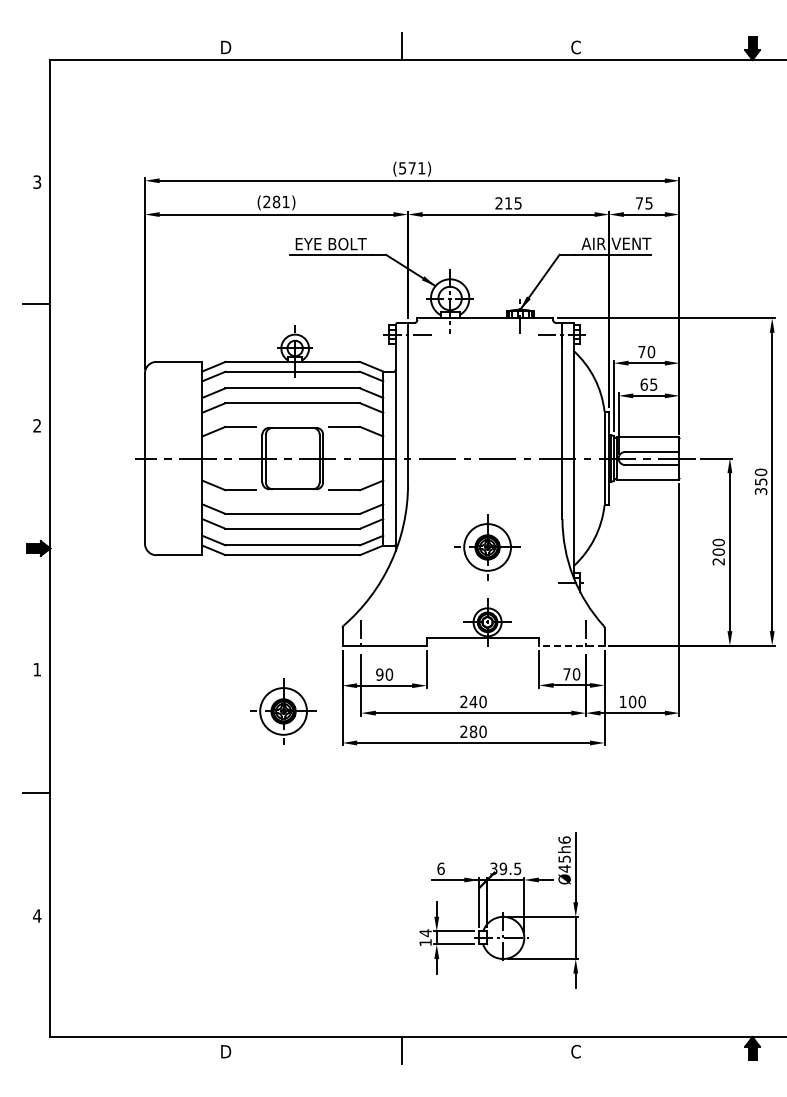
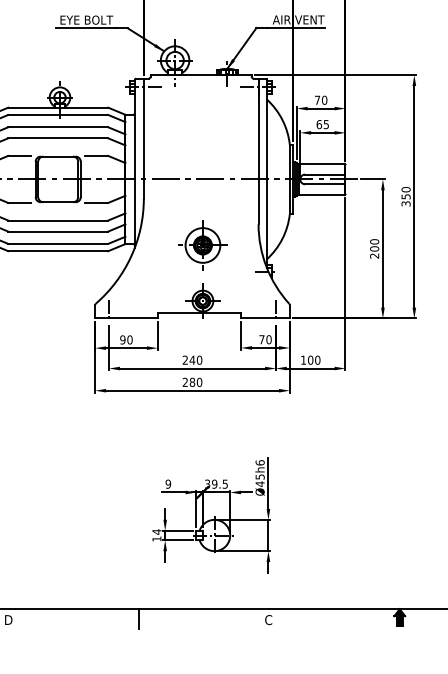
line: (571, 645) -> (265, 318), dashed -> solid
part: (283, 711) -> (51, 367), removed
text: (440, 868) -> (167, 483), 6 -> 9

